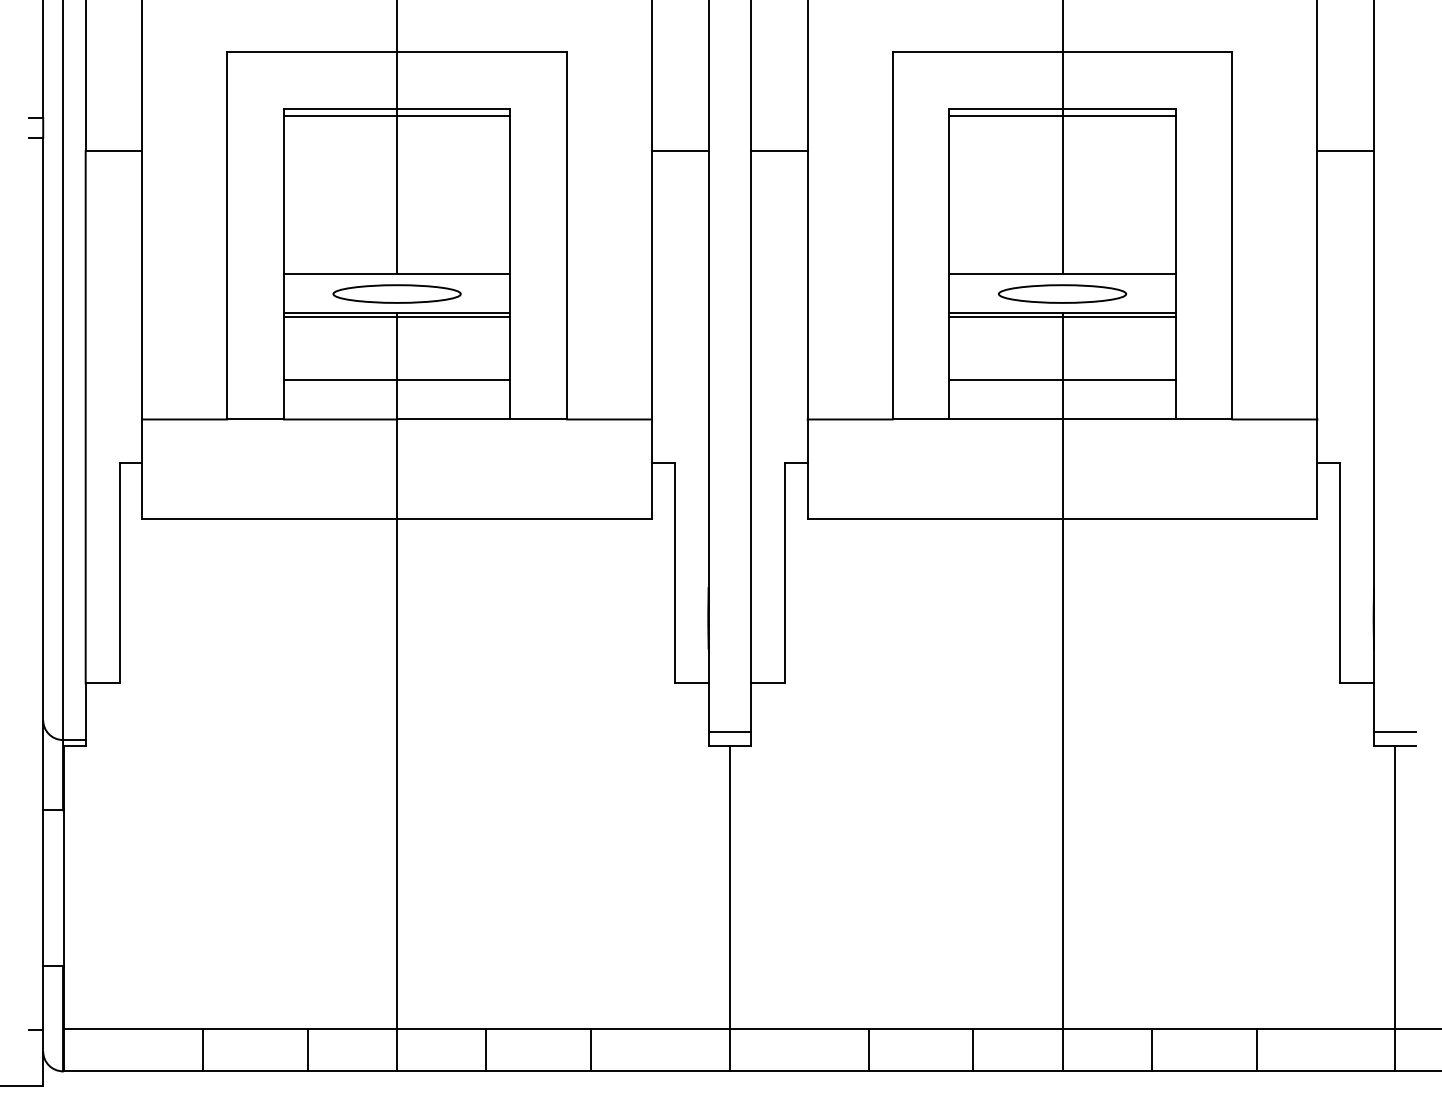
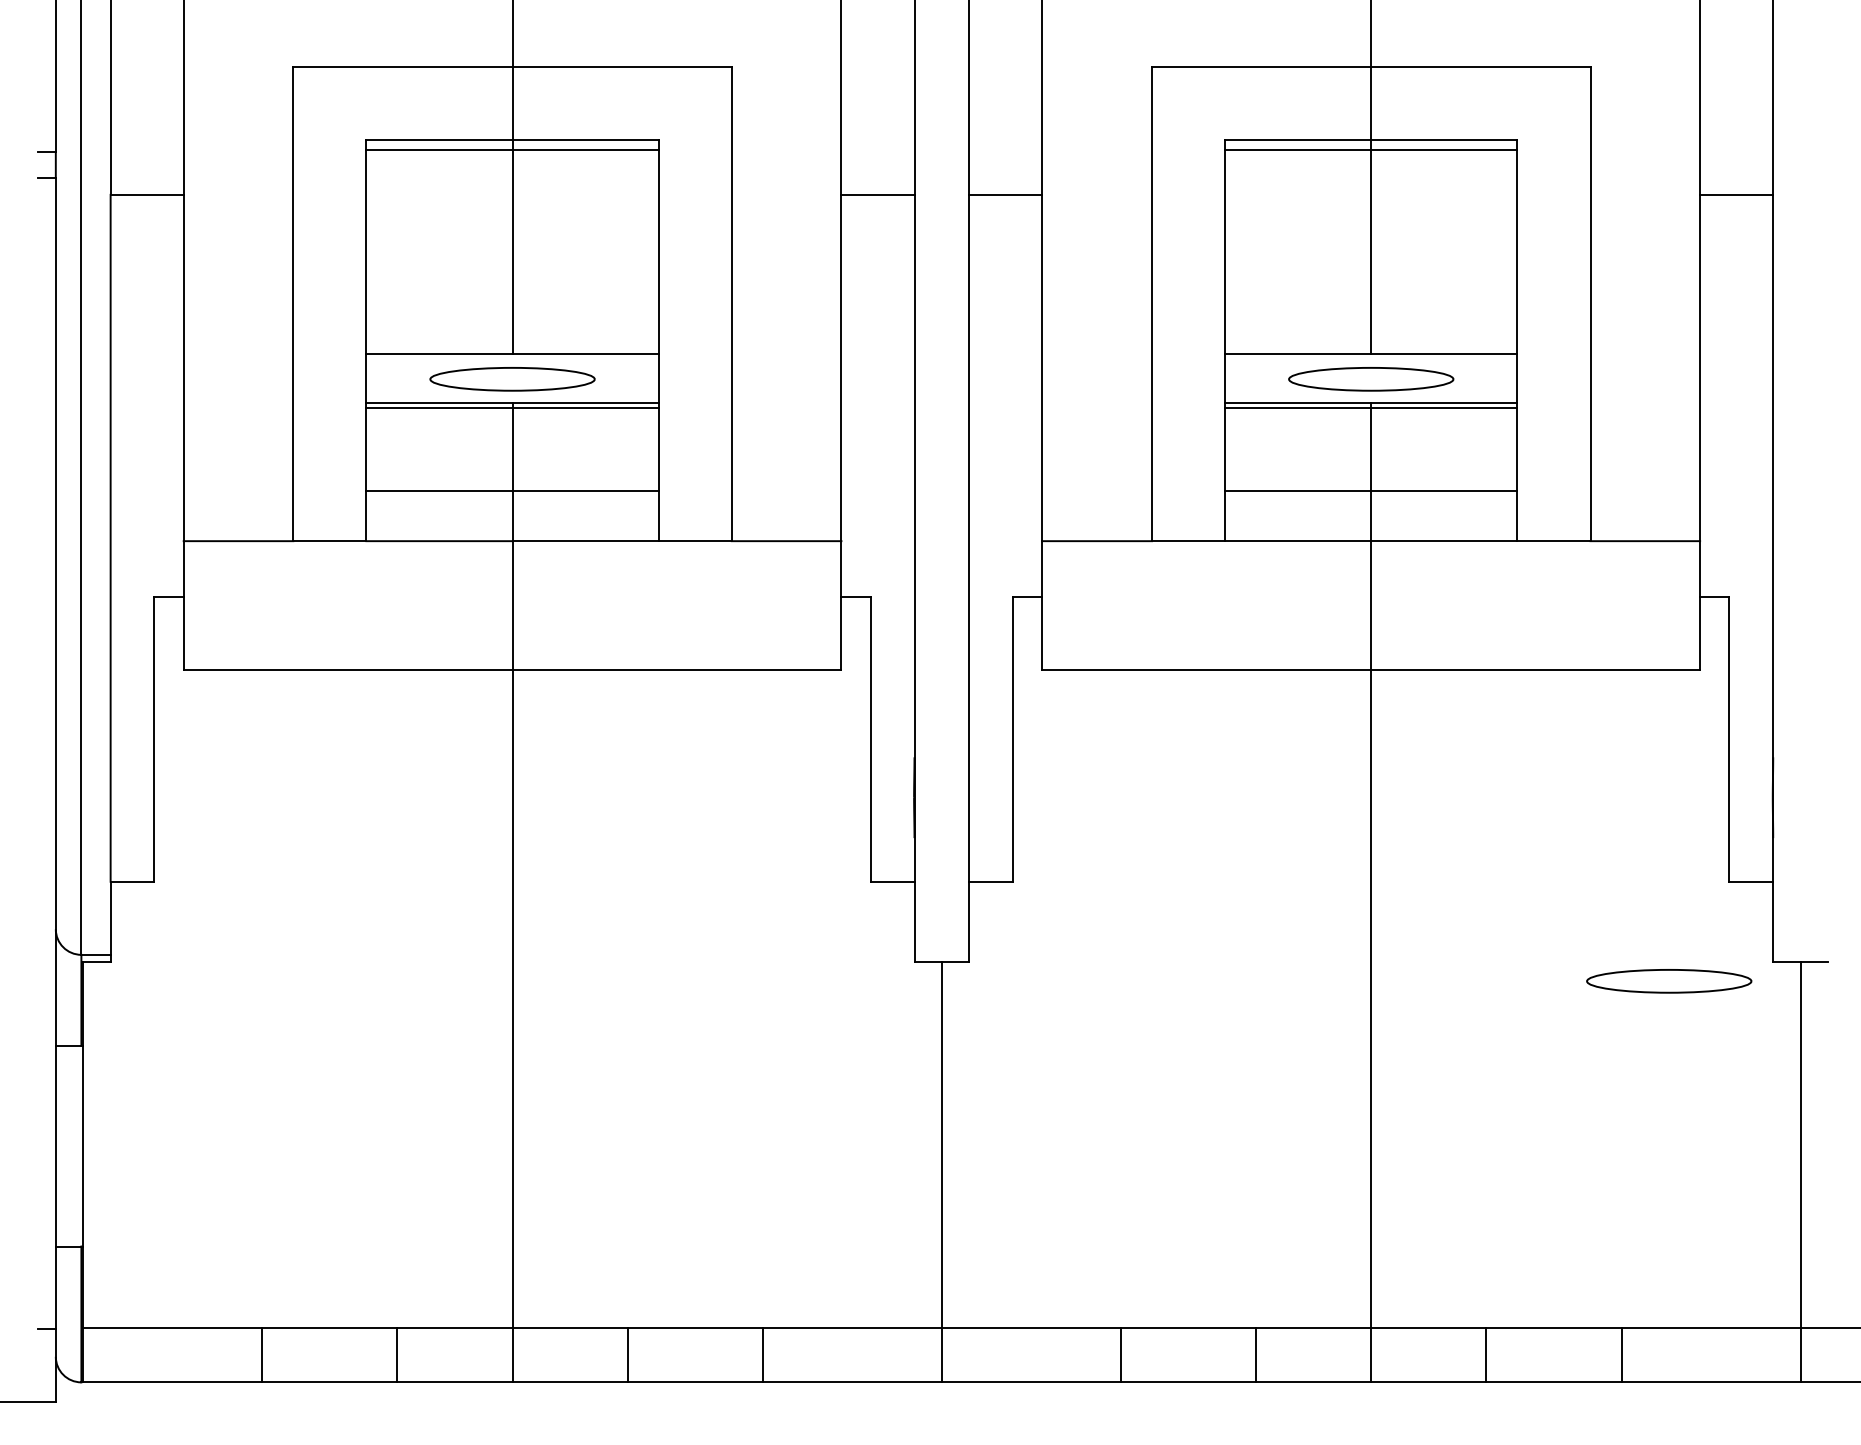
line: (729, 731) -> (941, 943), removed
line: (1395, 731) -> (1800, 943), removed
part: (1293, 760) -> (1669, 981), added

